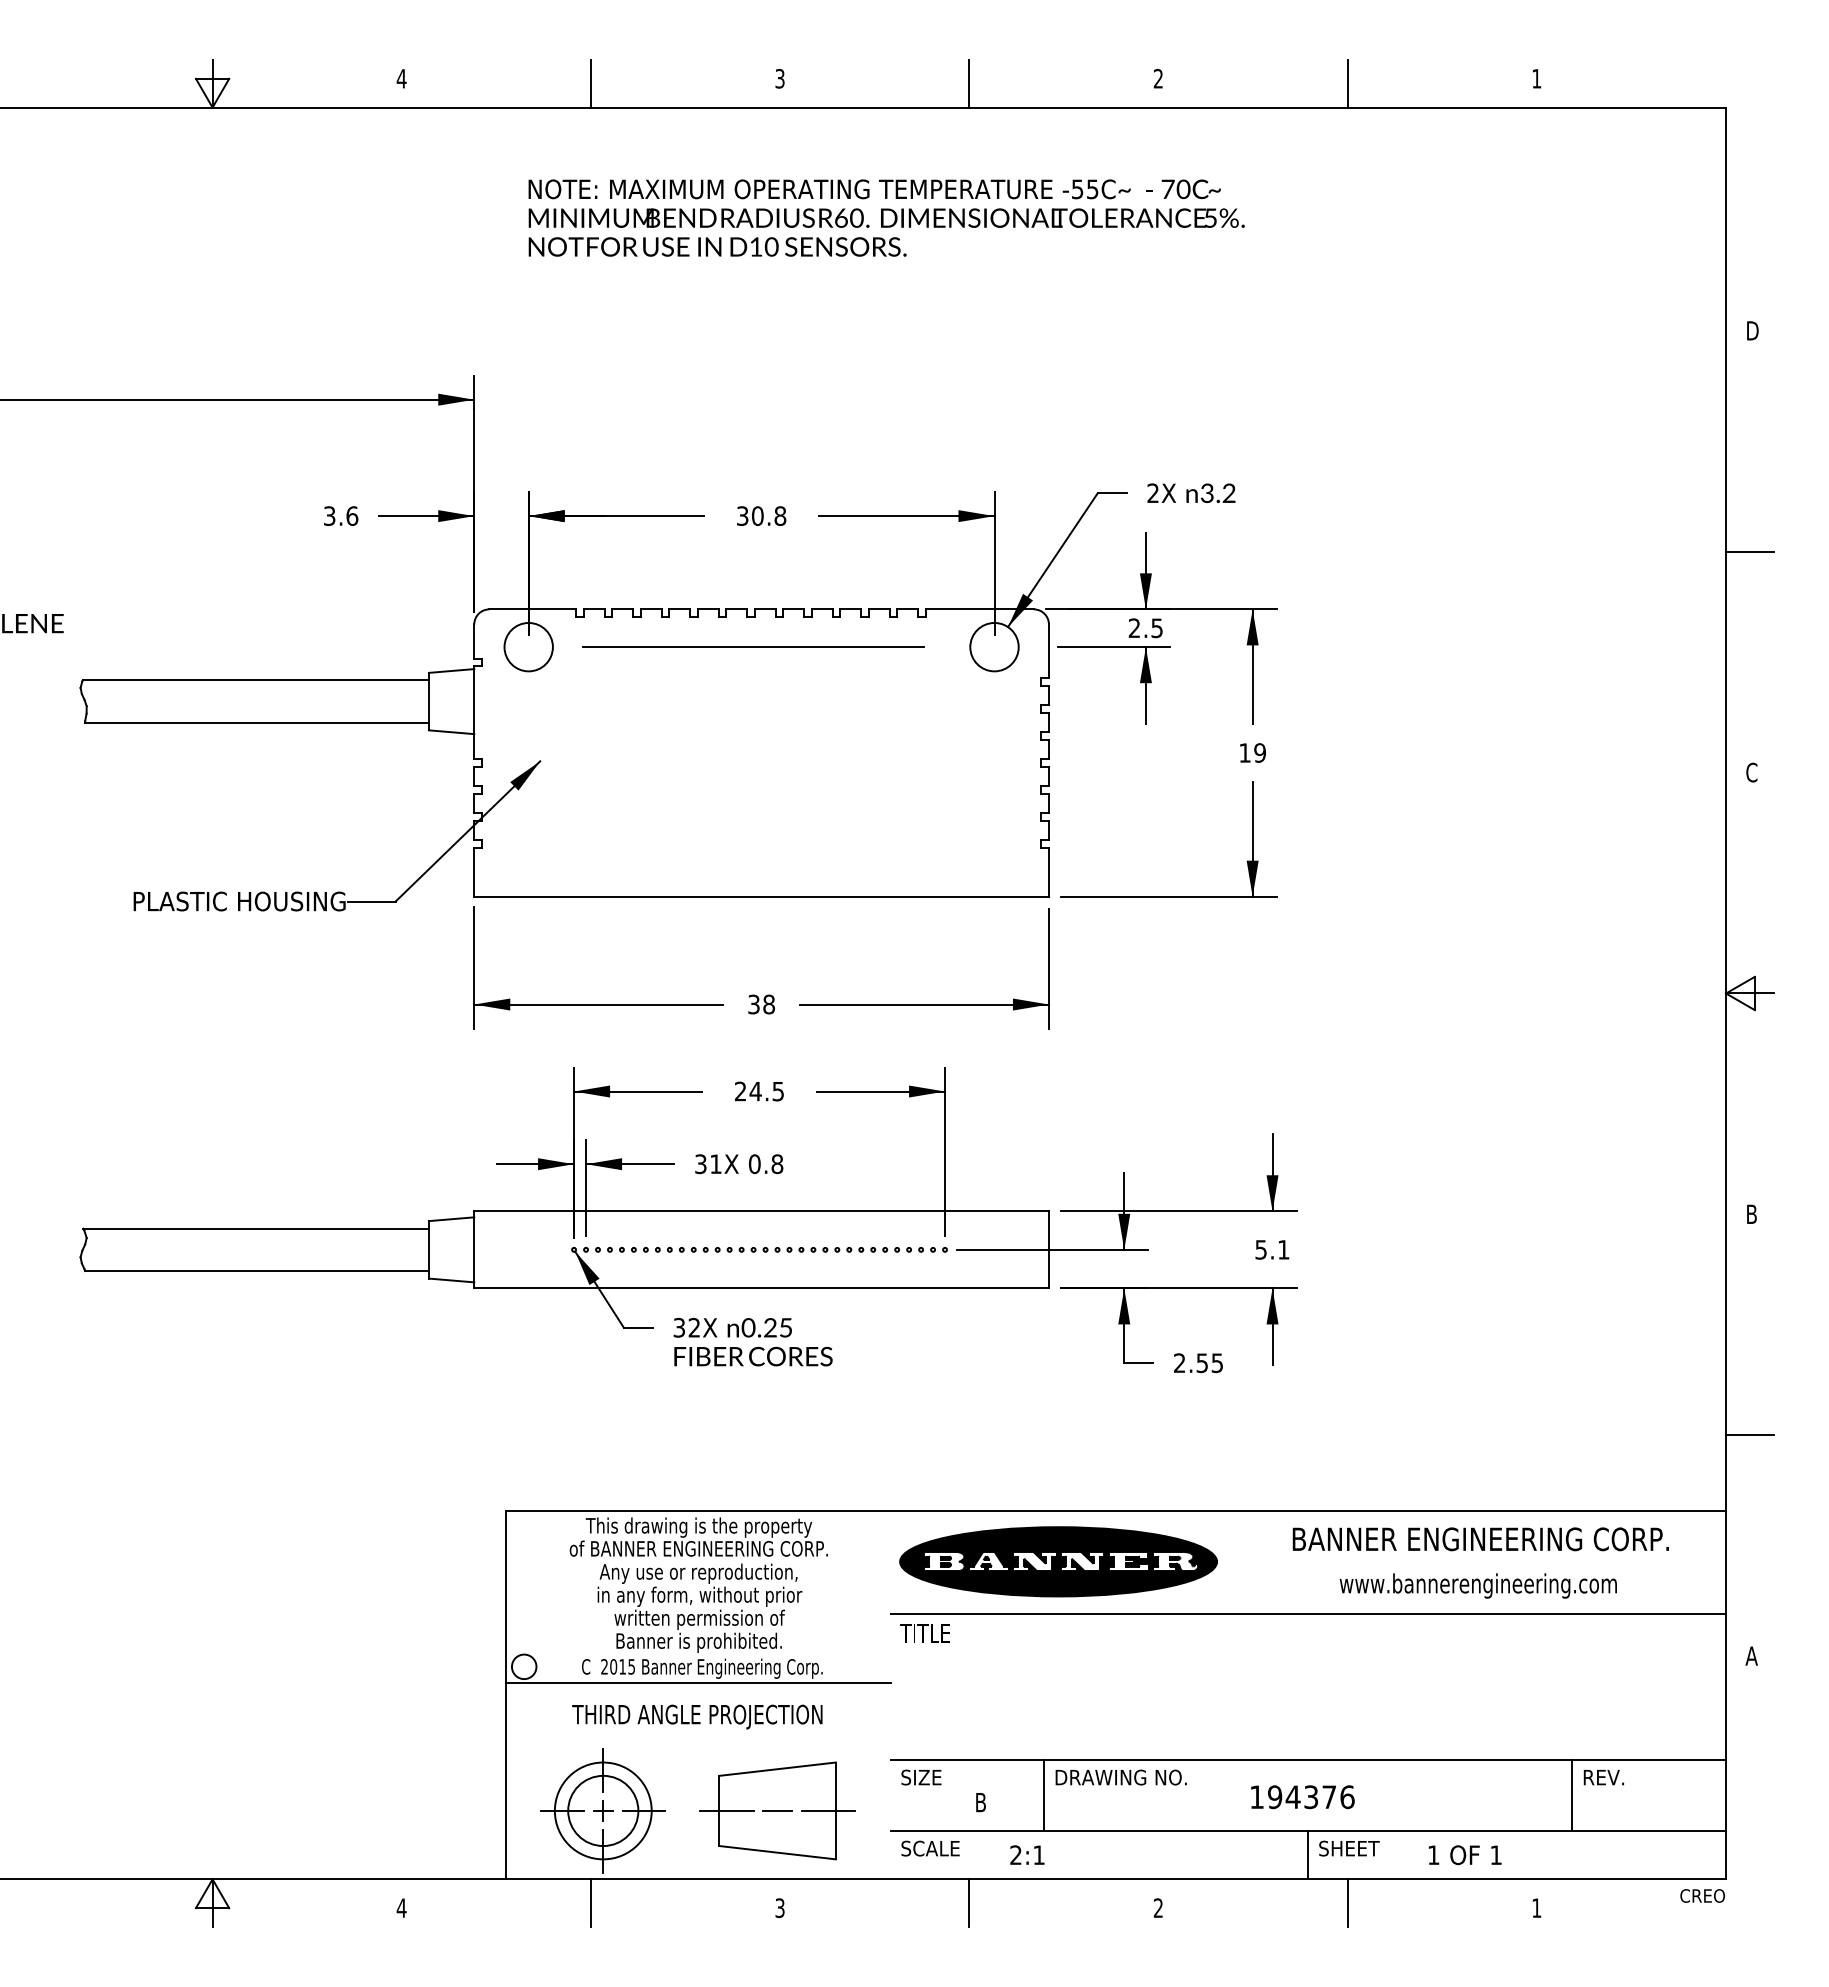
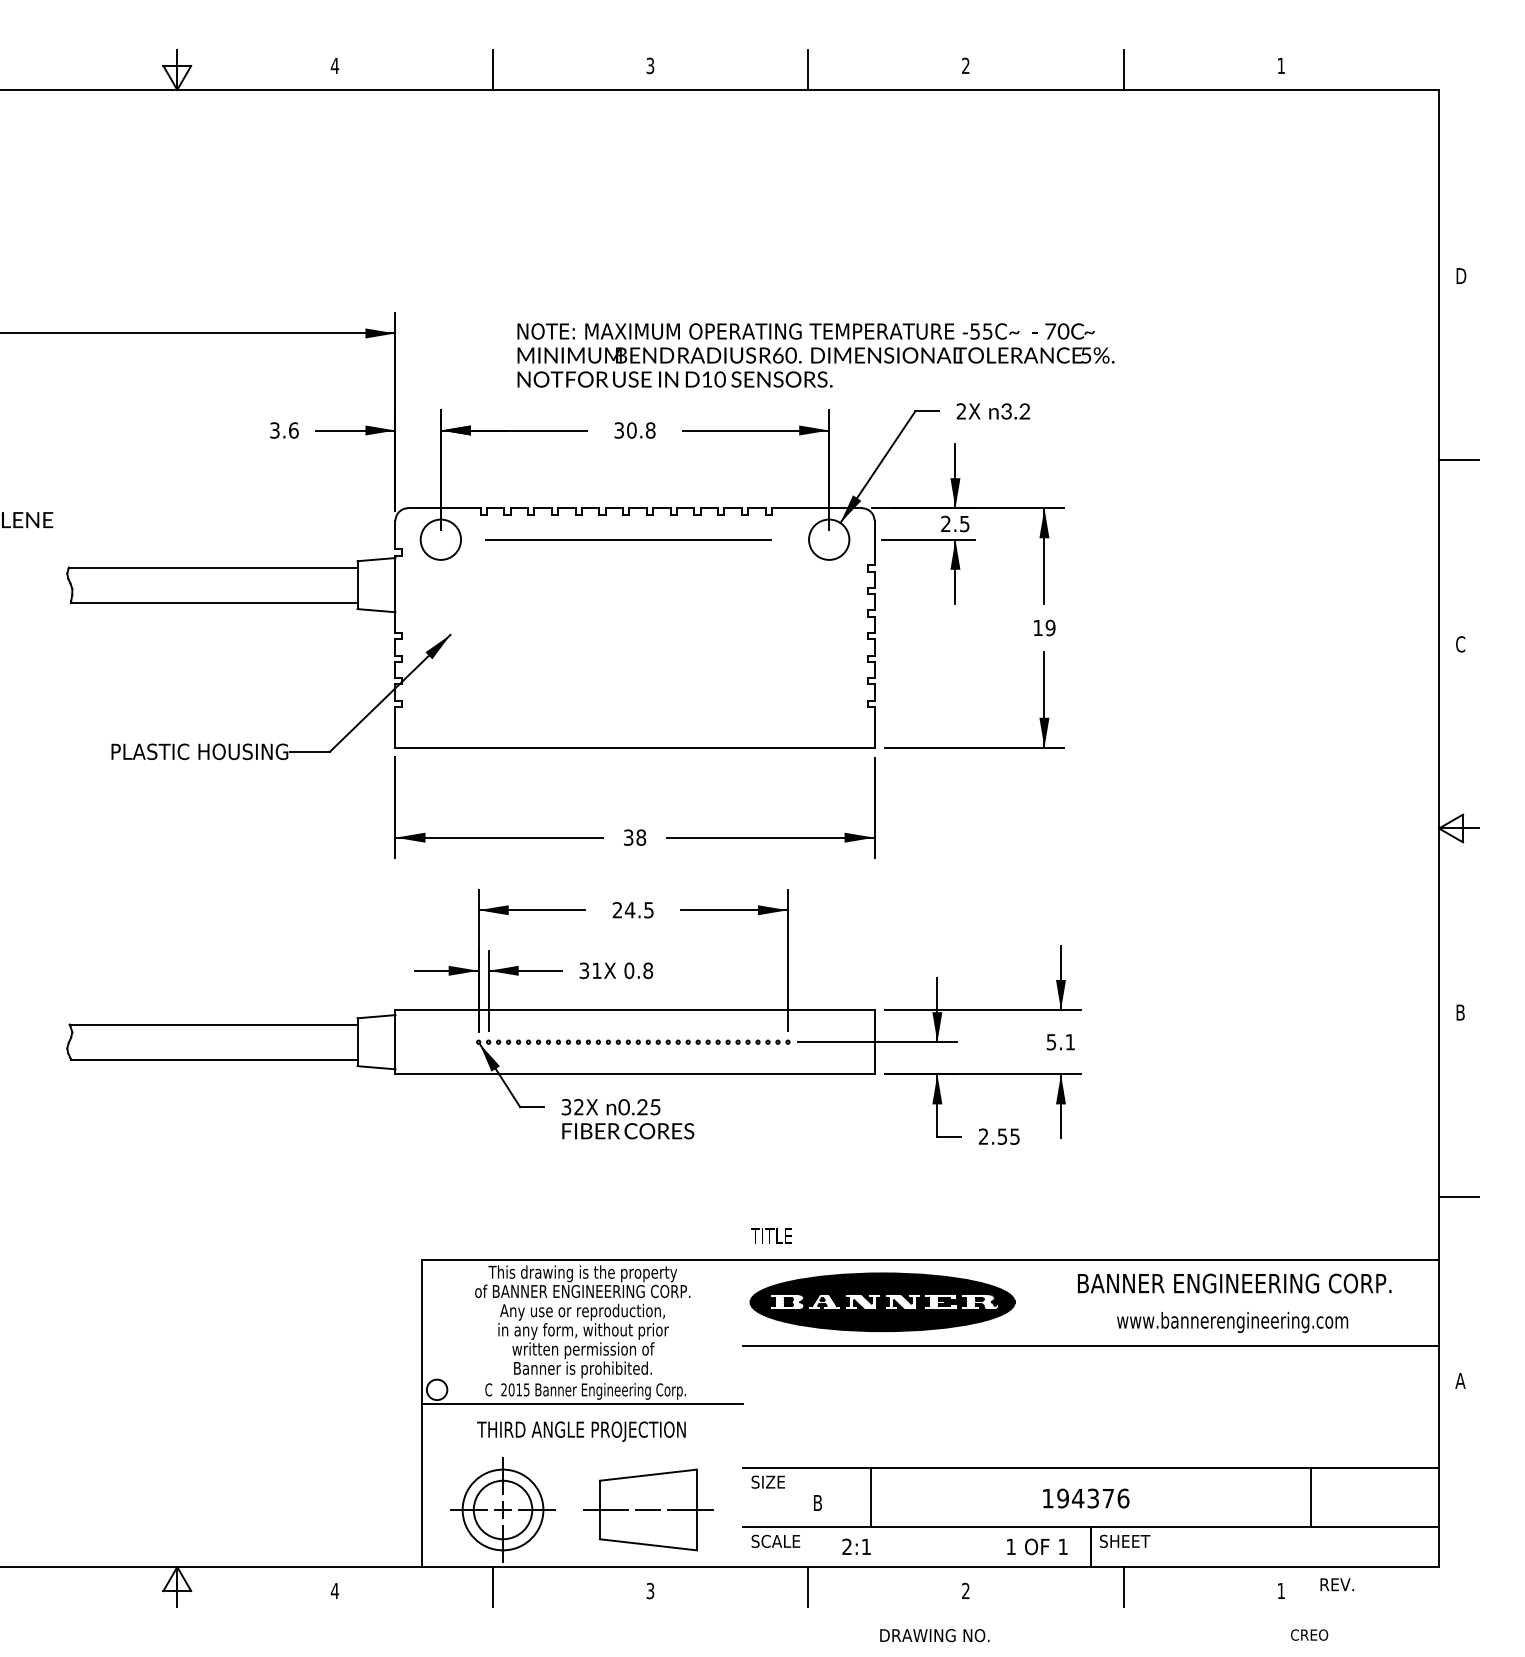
text: (886, 217) -> (815, 354), moved
text: (924, 1633) -> (770, 1236), moved
text: (1120, 1777) -> (934, 1635), moved
text: (1603, 1777) -> (1336, 1584), moved
text: (1465, 1855) -> (1037, 1547), moved
text: (1702, 1895) -> (1309, 1634), moved

